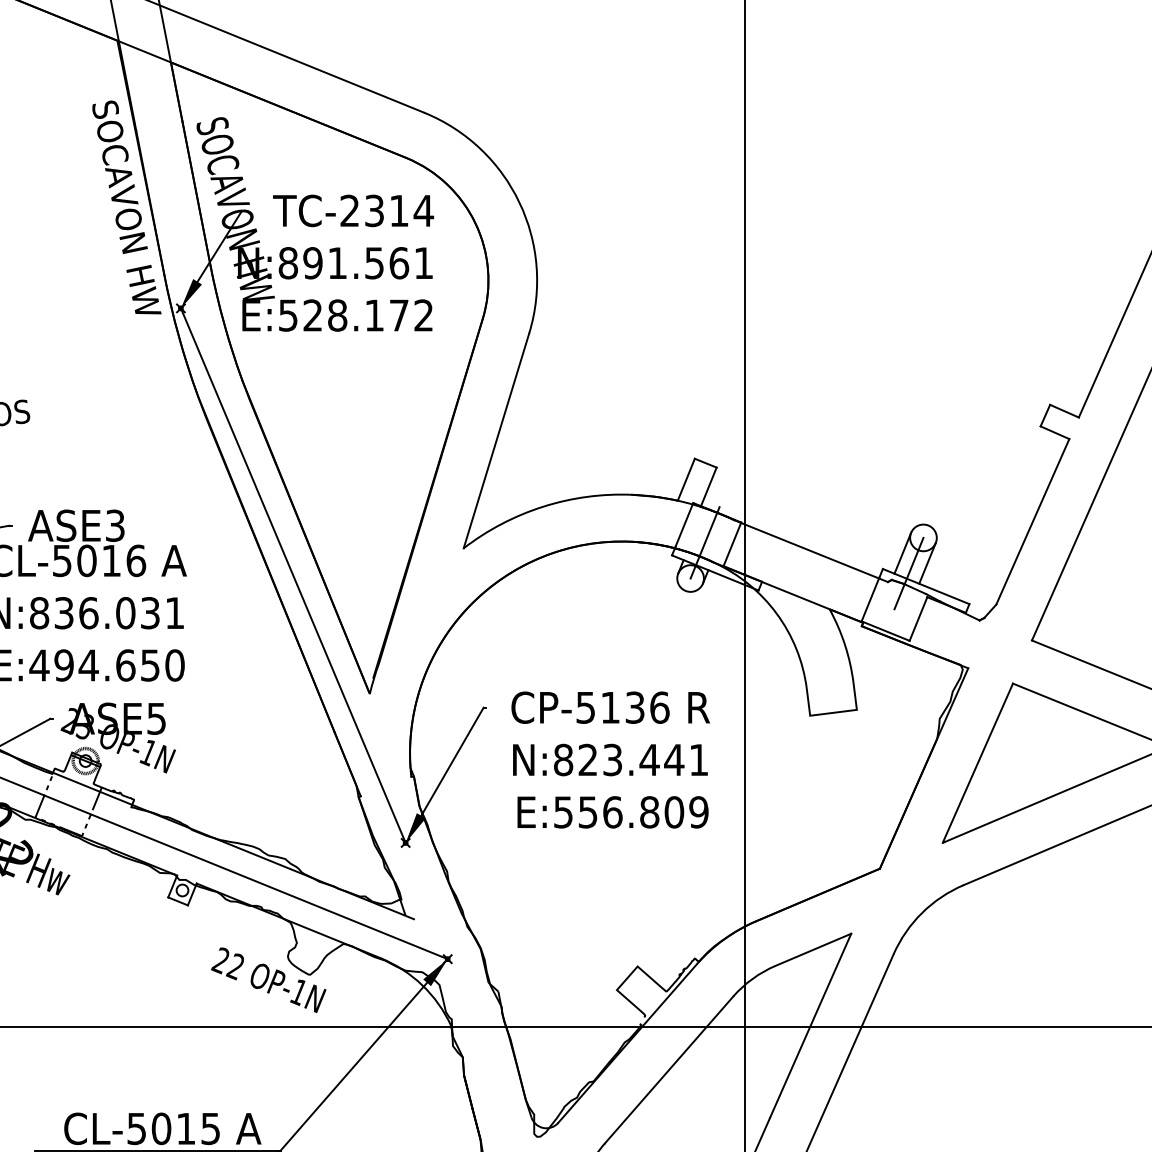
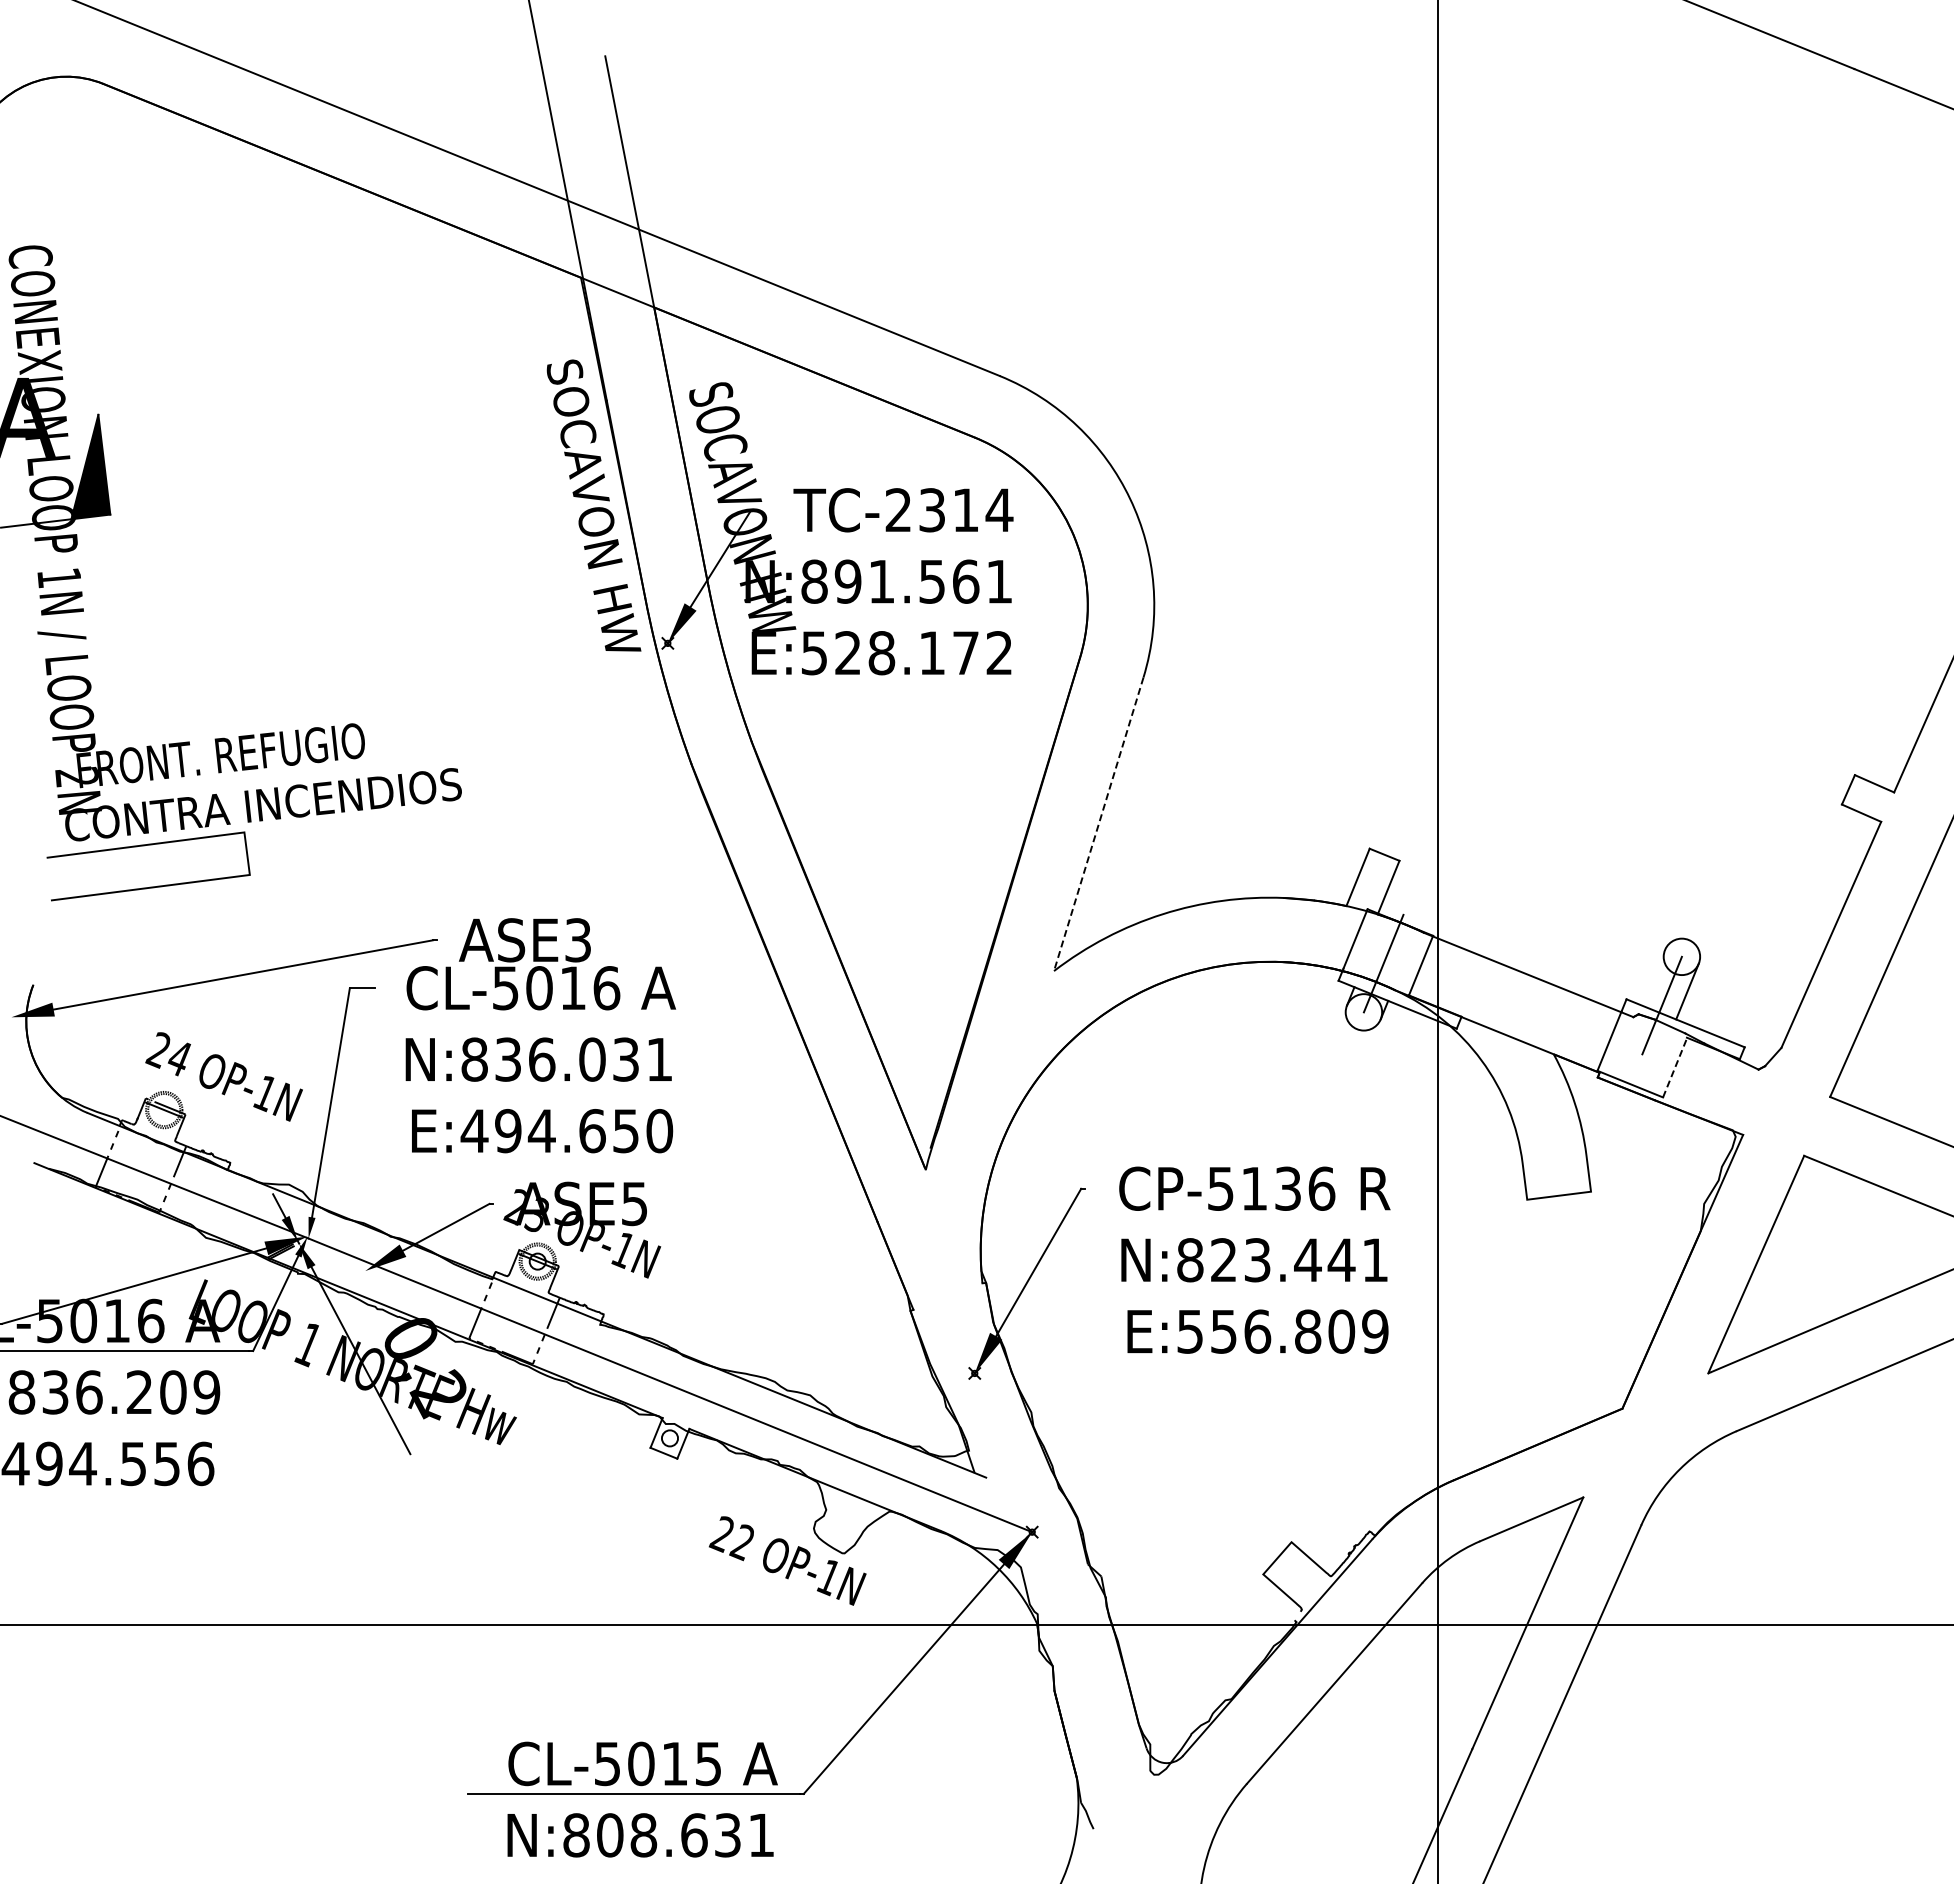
line: (496, 441) -> (1098, 824), solid -> dashed
line: (902, 553) -> (1653, 977), removed
line: (292, 575) -> (820, 1008), removed
line: (918, 618) -> (1675, 1067), solid -> dashed

